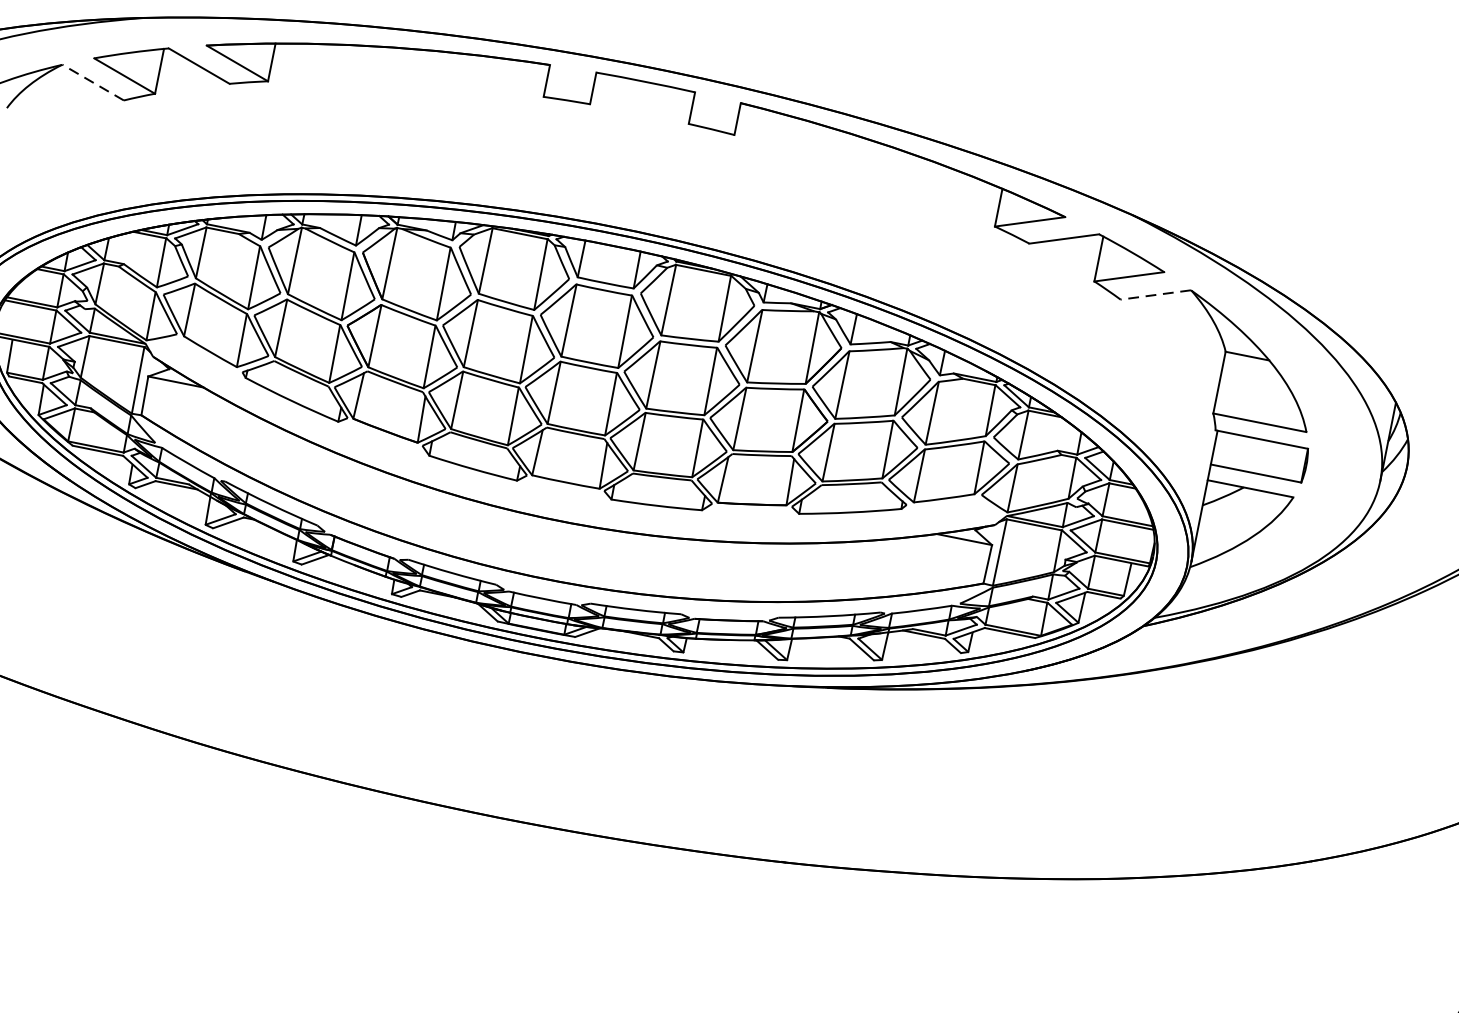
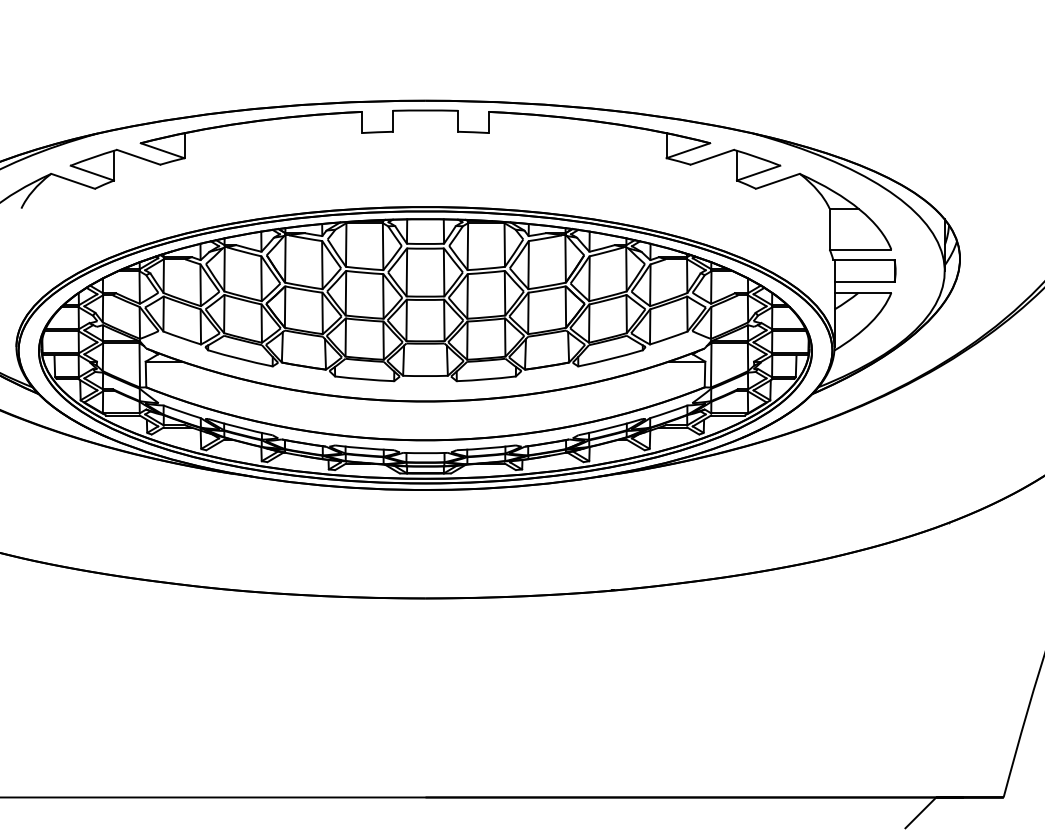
line: (92, 82) -> (72, 181), dashed -> solid
line: (1155, 295) -> (777, 181), dashed -> solid

